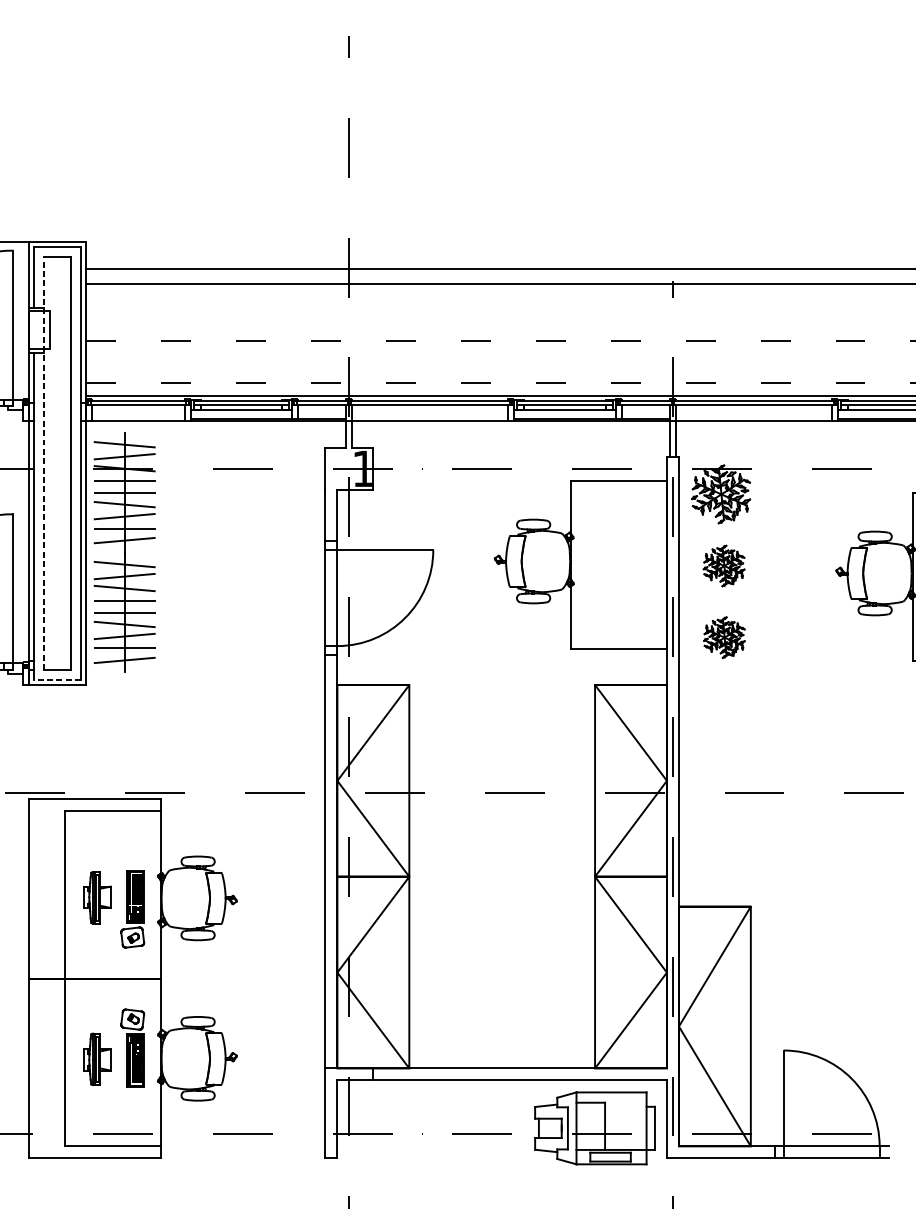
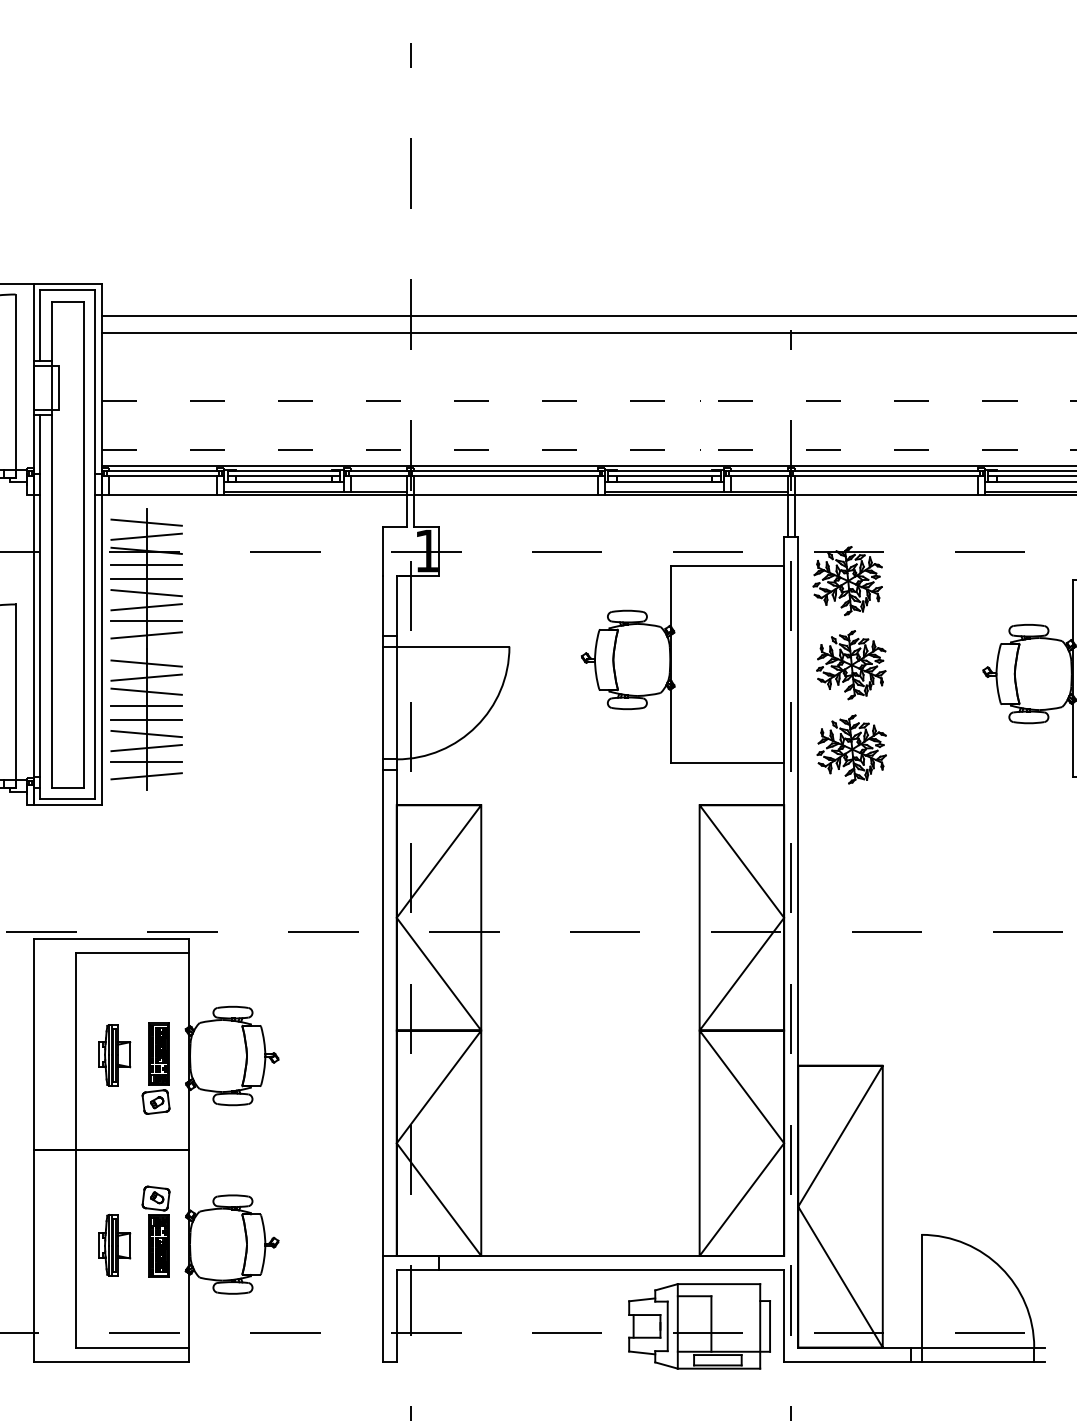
line: (43, 463) -> (51, 544), dashed -> solid
part: (724, 566) -> (851, 665), size x1.43
part: (724, 637) -> (851, 749), size x1.43
line: (57, 679) -> (67, 798), dashed -> solid

